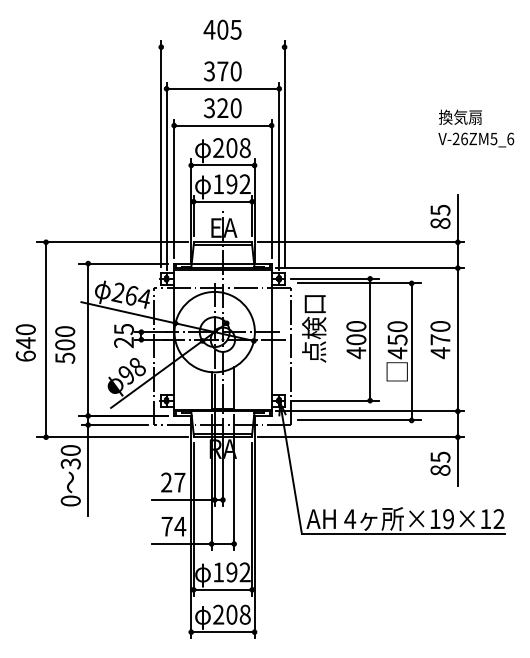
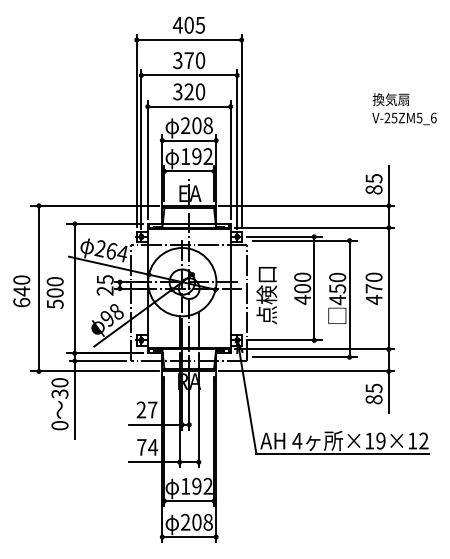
line: (222, 47) -> (188, 40), added
text: (464, 138) -> (394, 117), V-26ZM5_6 -> V-25ZM5_6
text: (314, 328) -> (267, 295), moved

